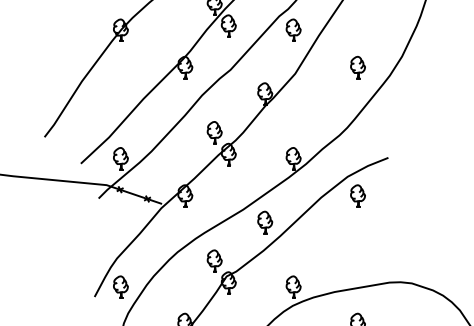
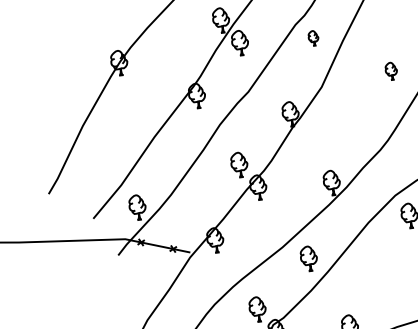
part: (293, 29) -> (313, 37), size x0.6
part: (357, 67) -> (390, 71), size x0.7

